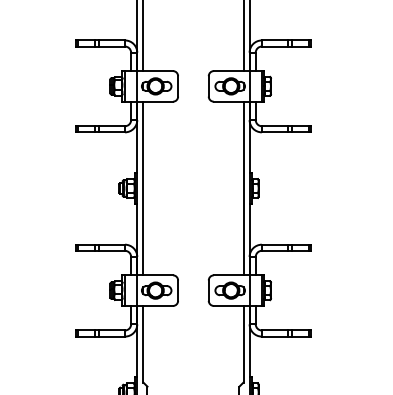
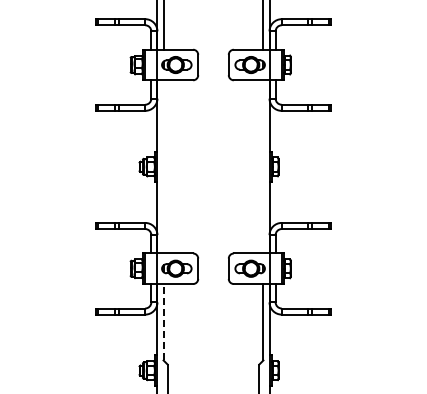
line: (143, 188) -> (163, 166), removed
line: (243, 188) -> (263, 166), removed
line: (143, 343) -> (163, 321), solid -> dashed

